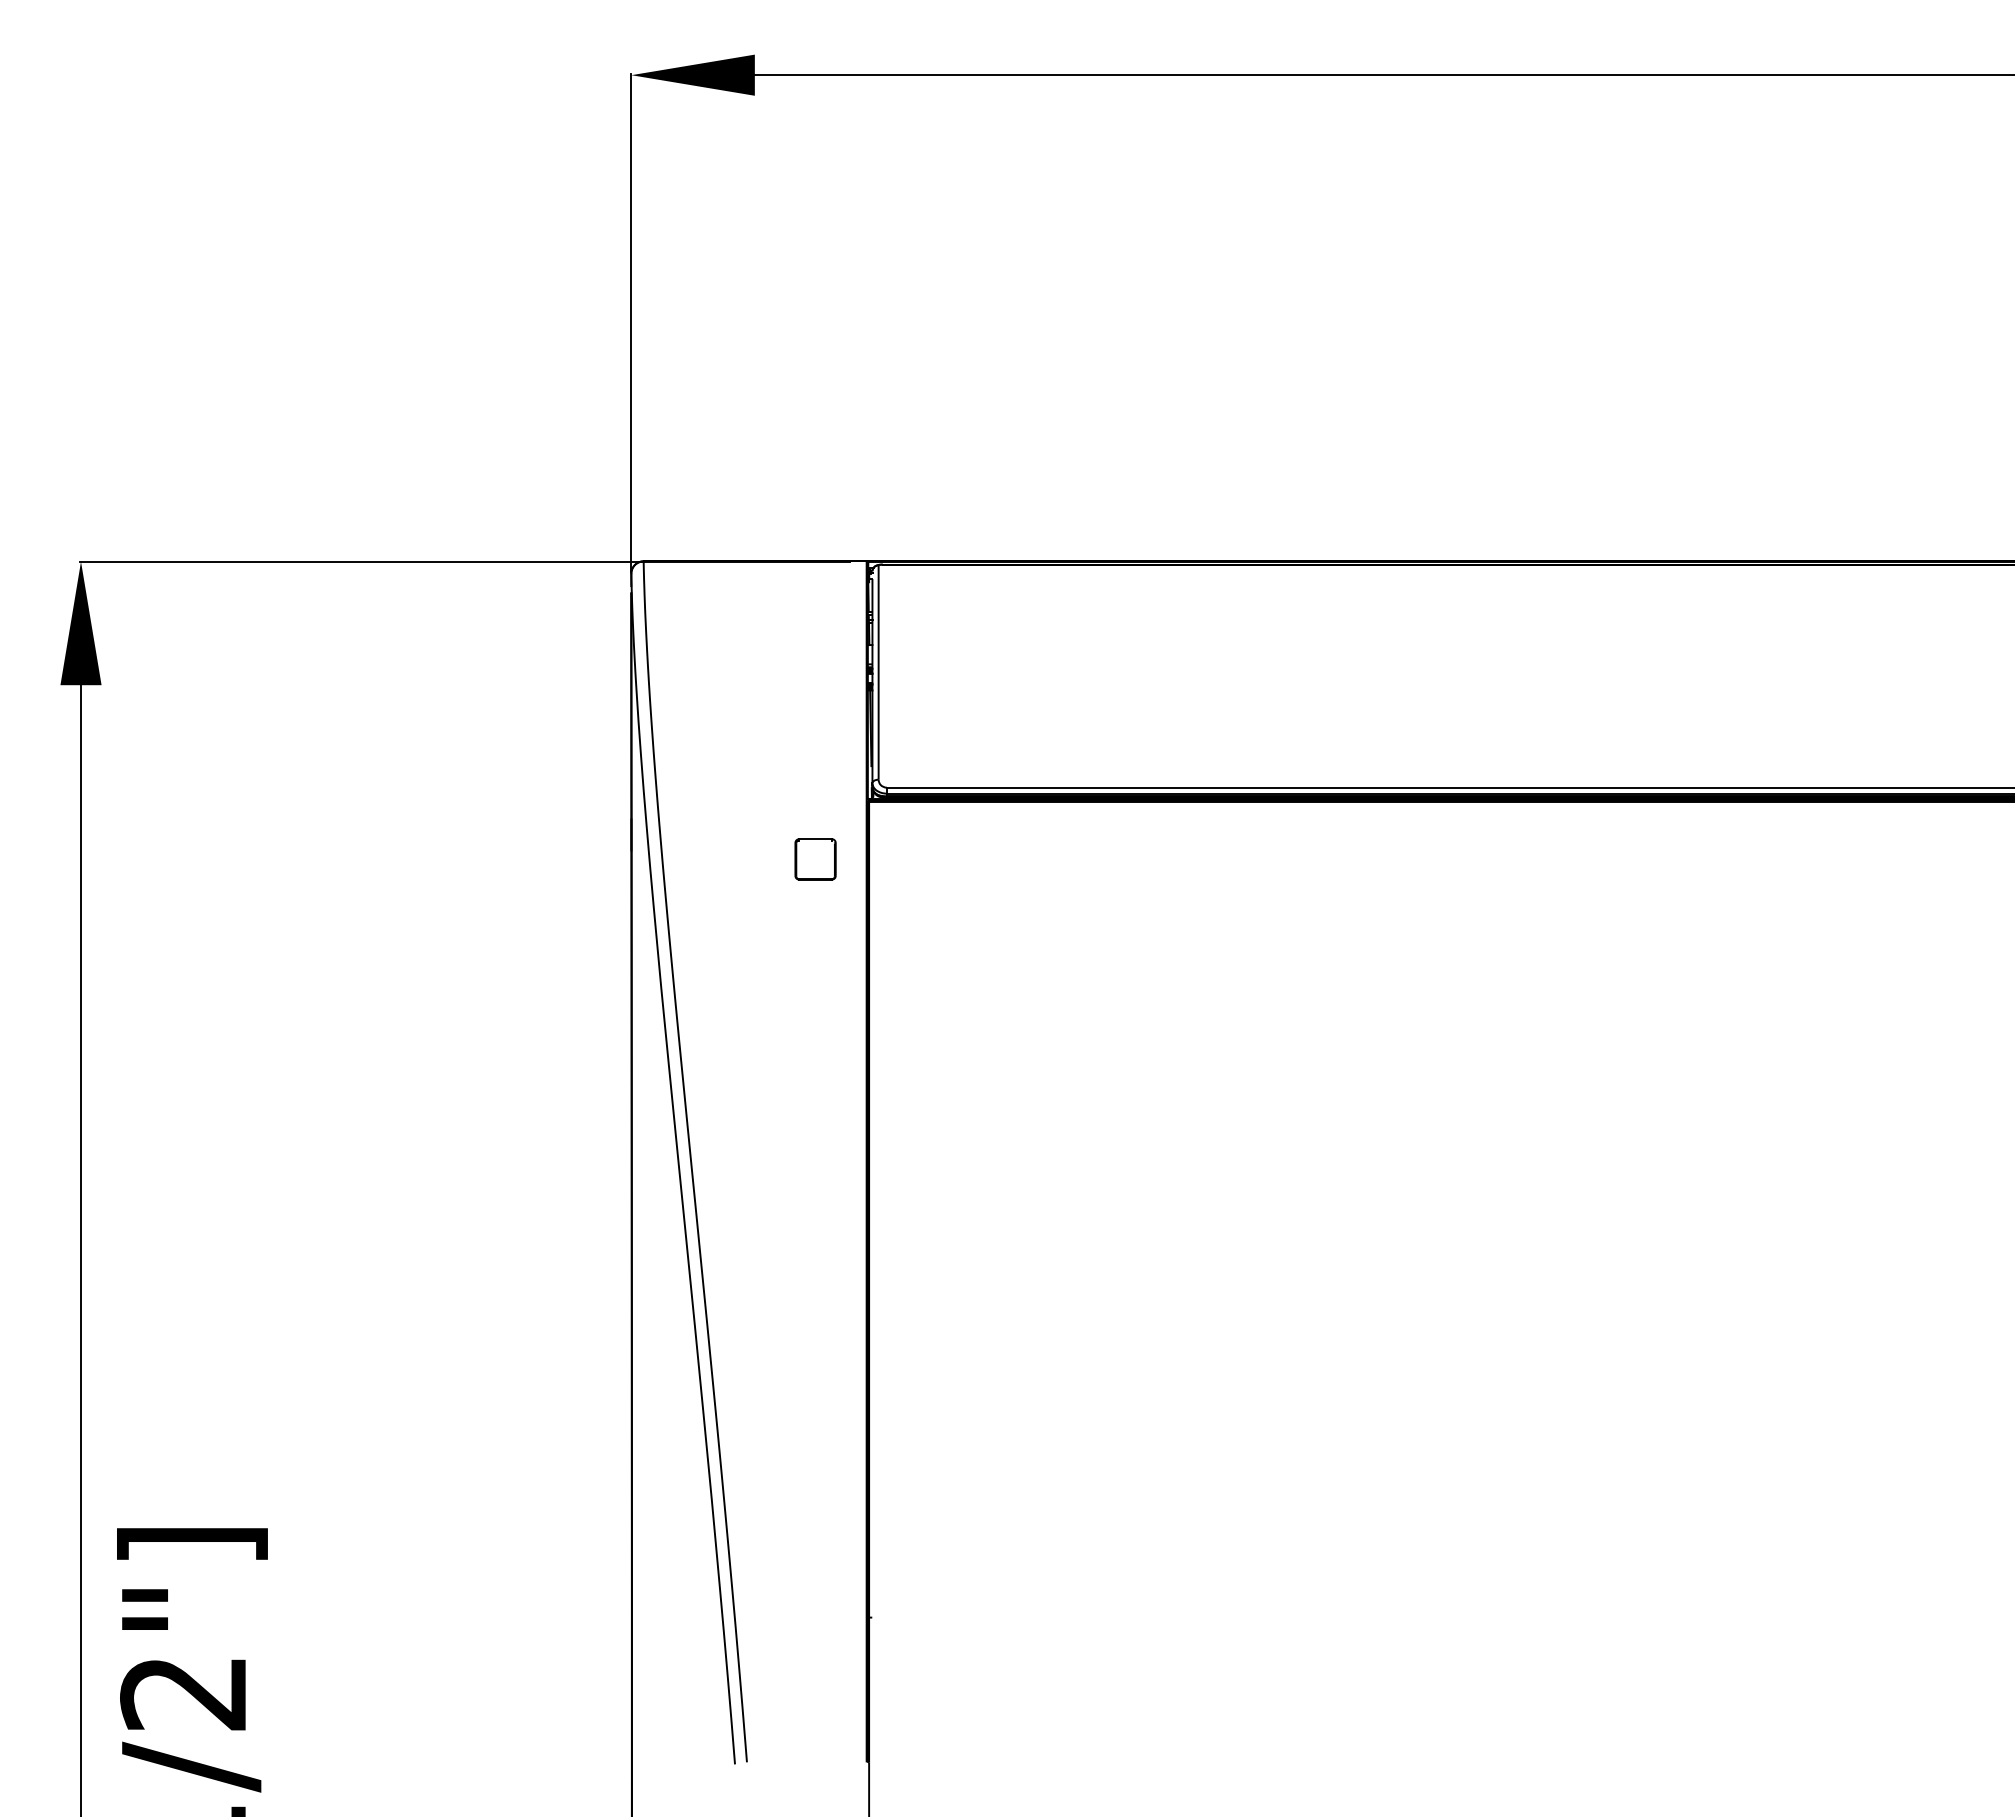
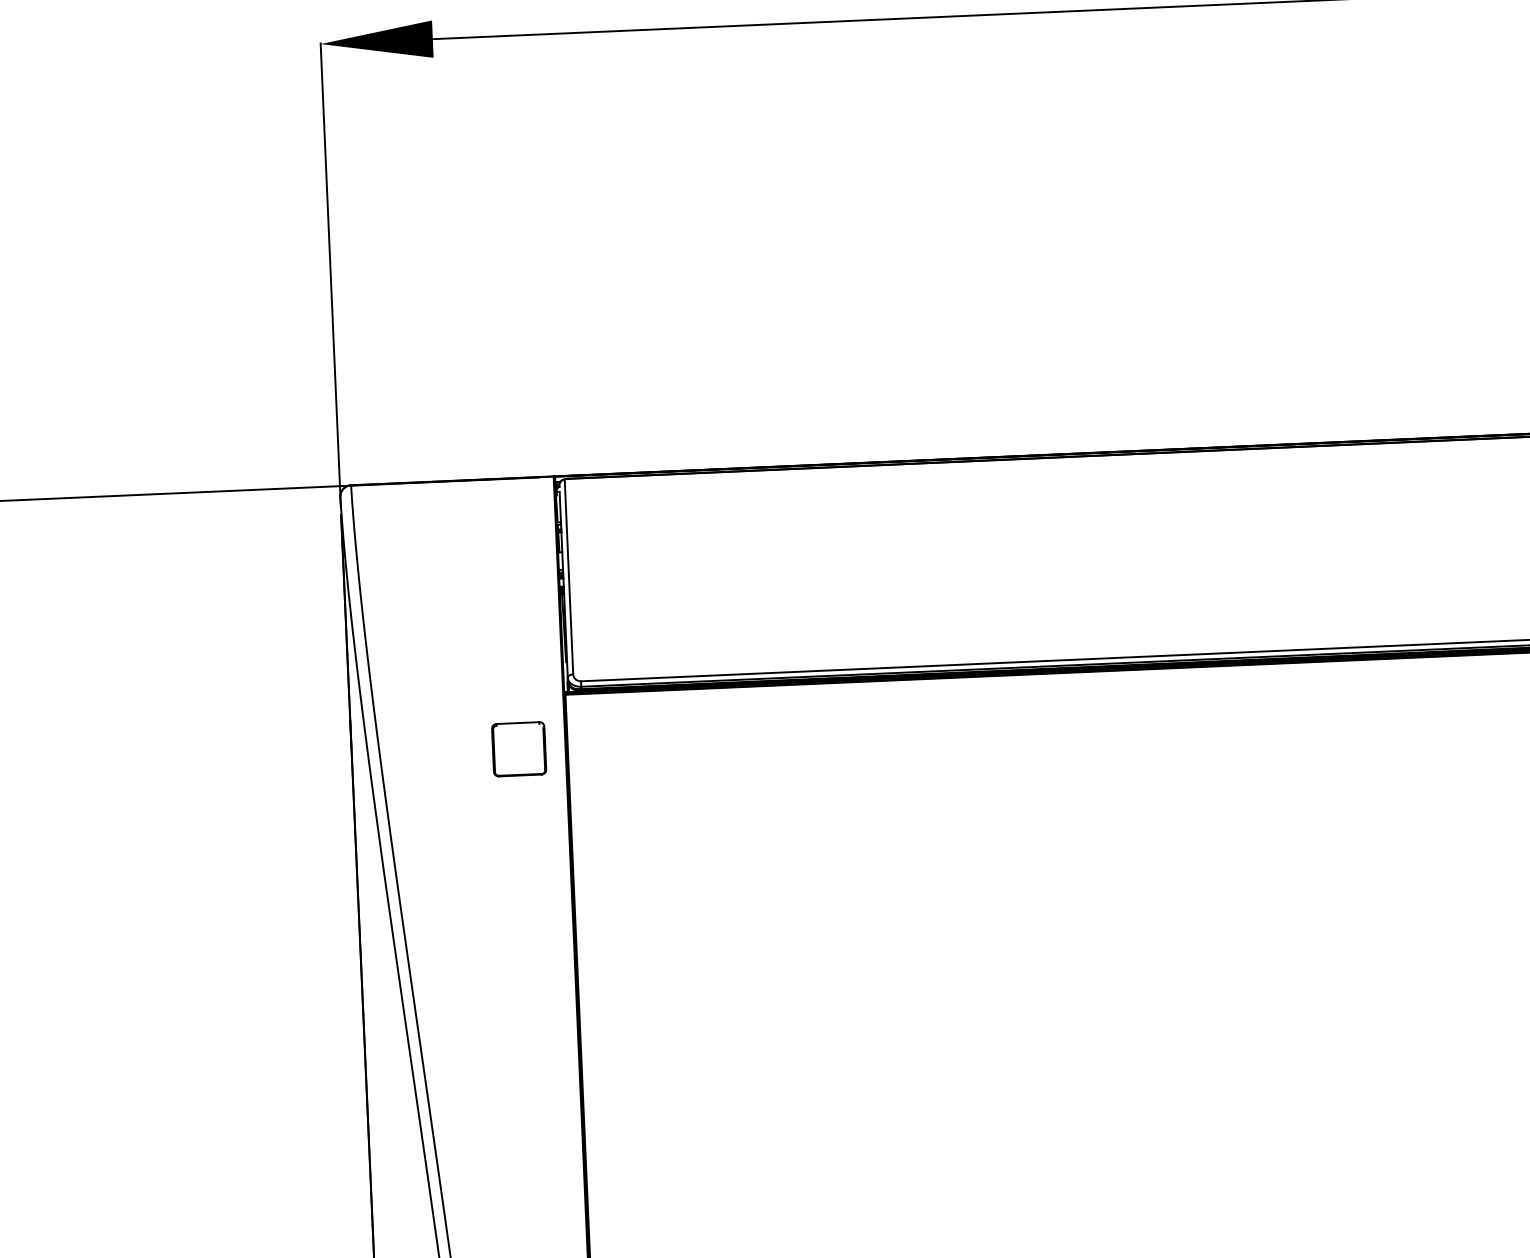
part: (815, 859) -> (519, 749), size x1.43

